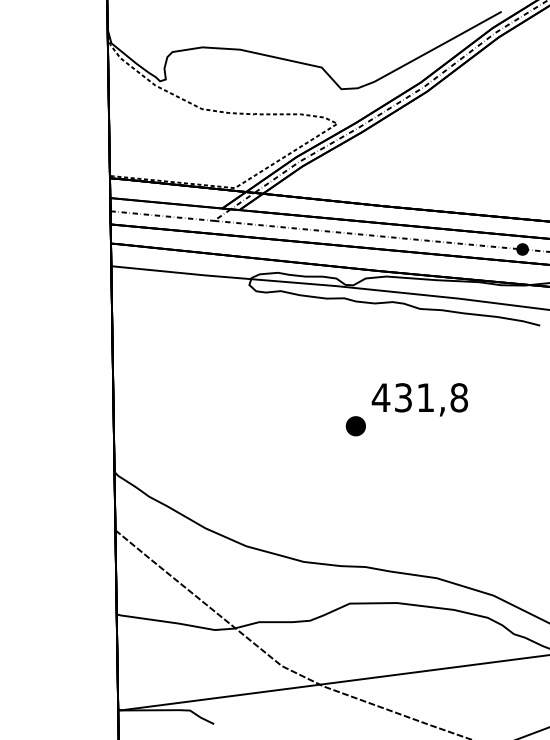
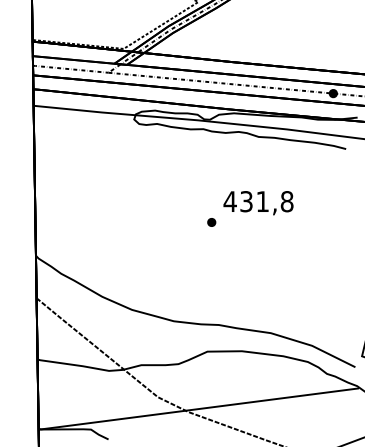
part: (355, 426) -> (211, 222), size x0.62

